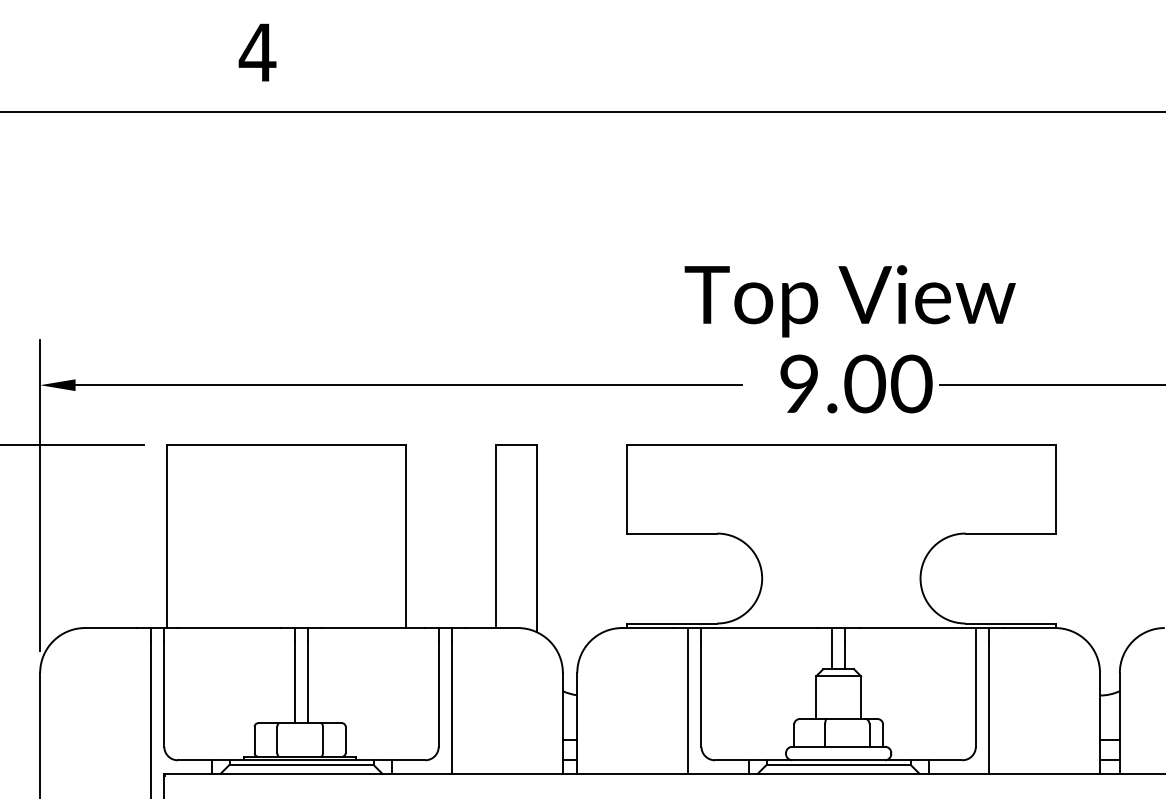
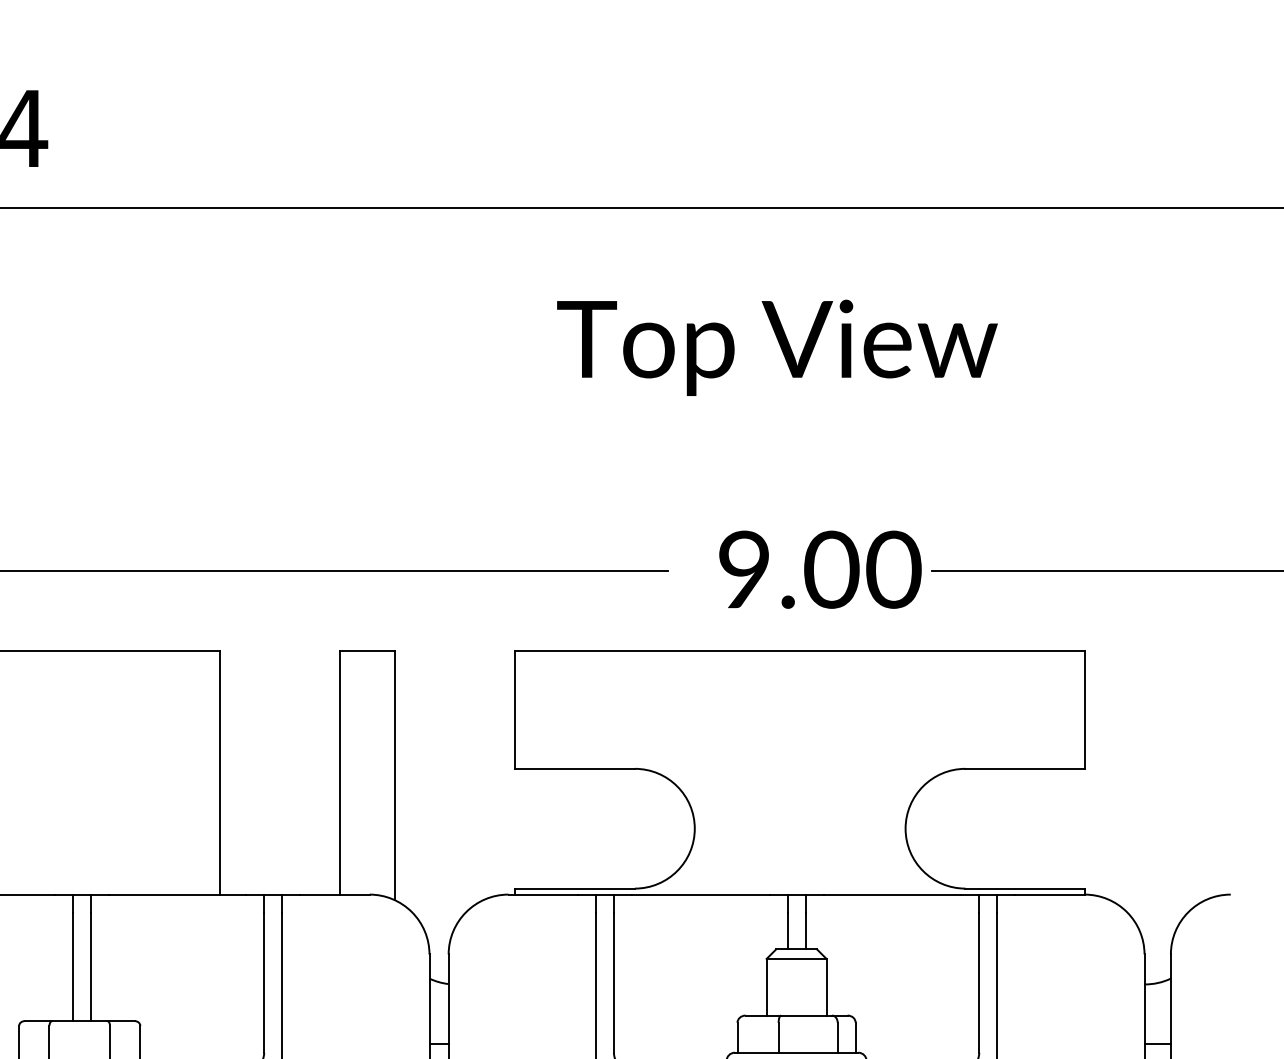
text: (849, 301) -> (776, 348), moved

